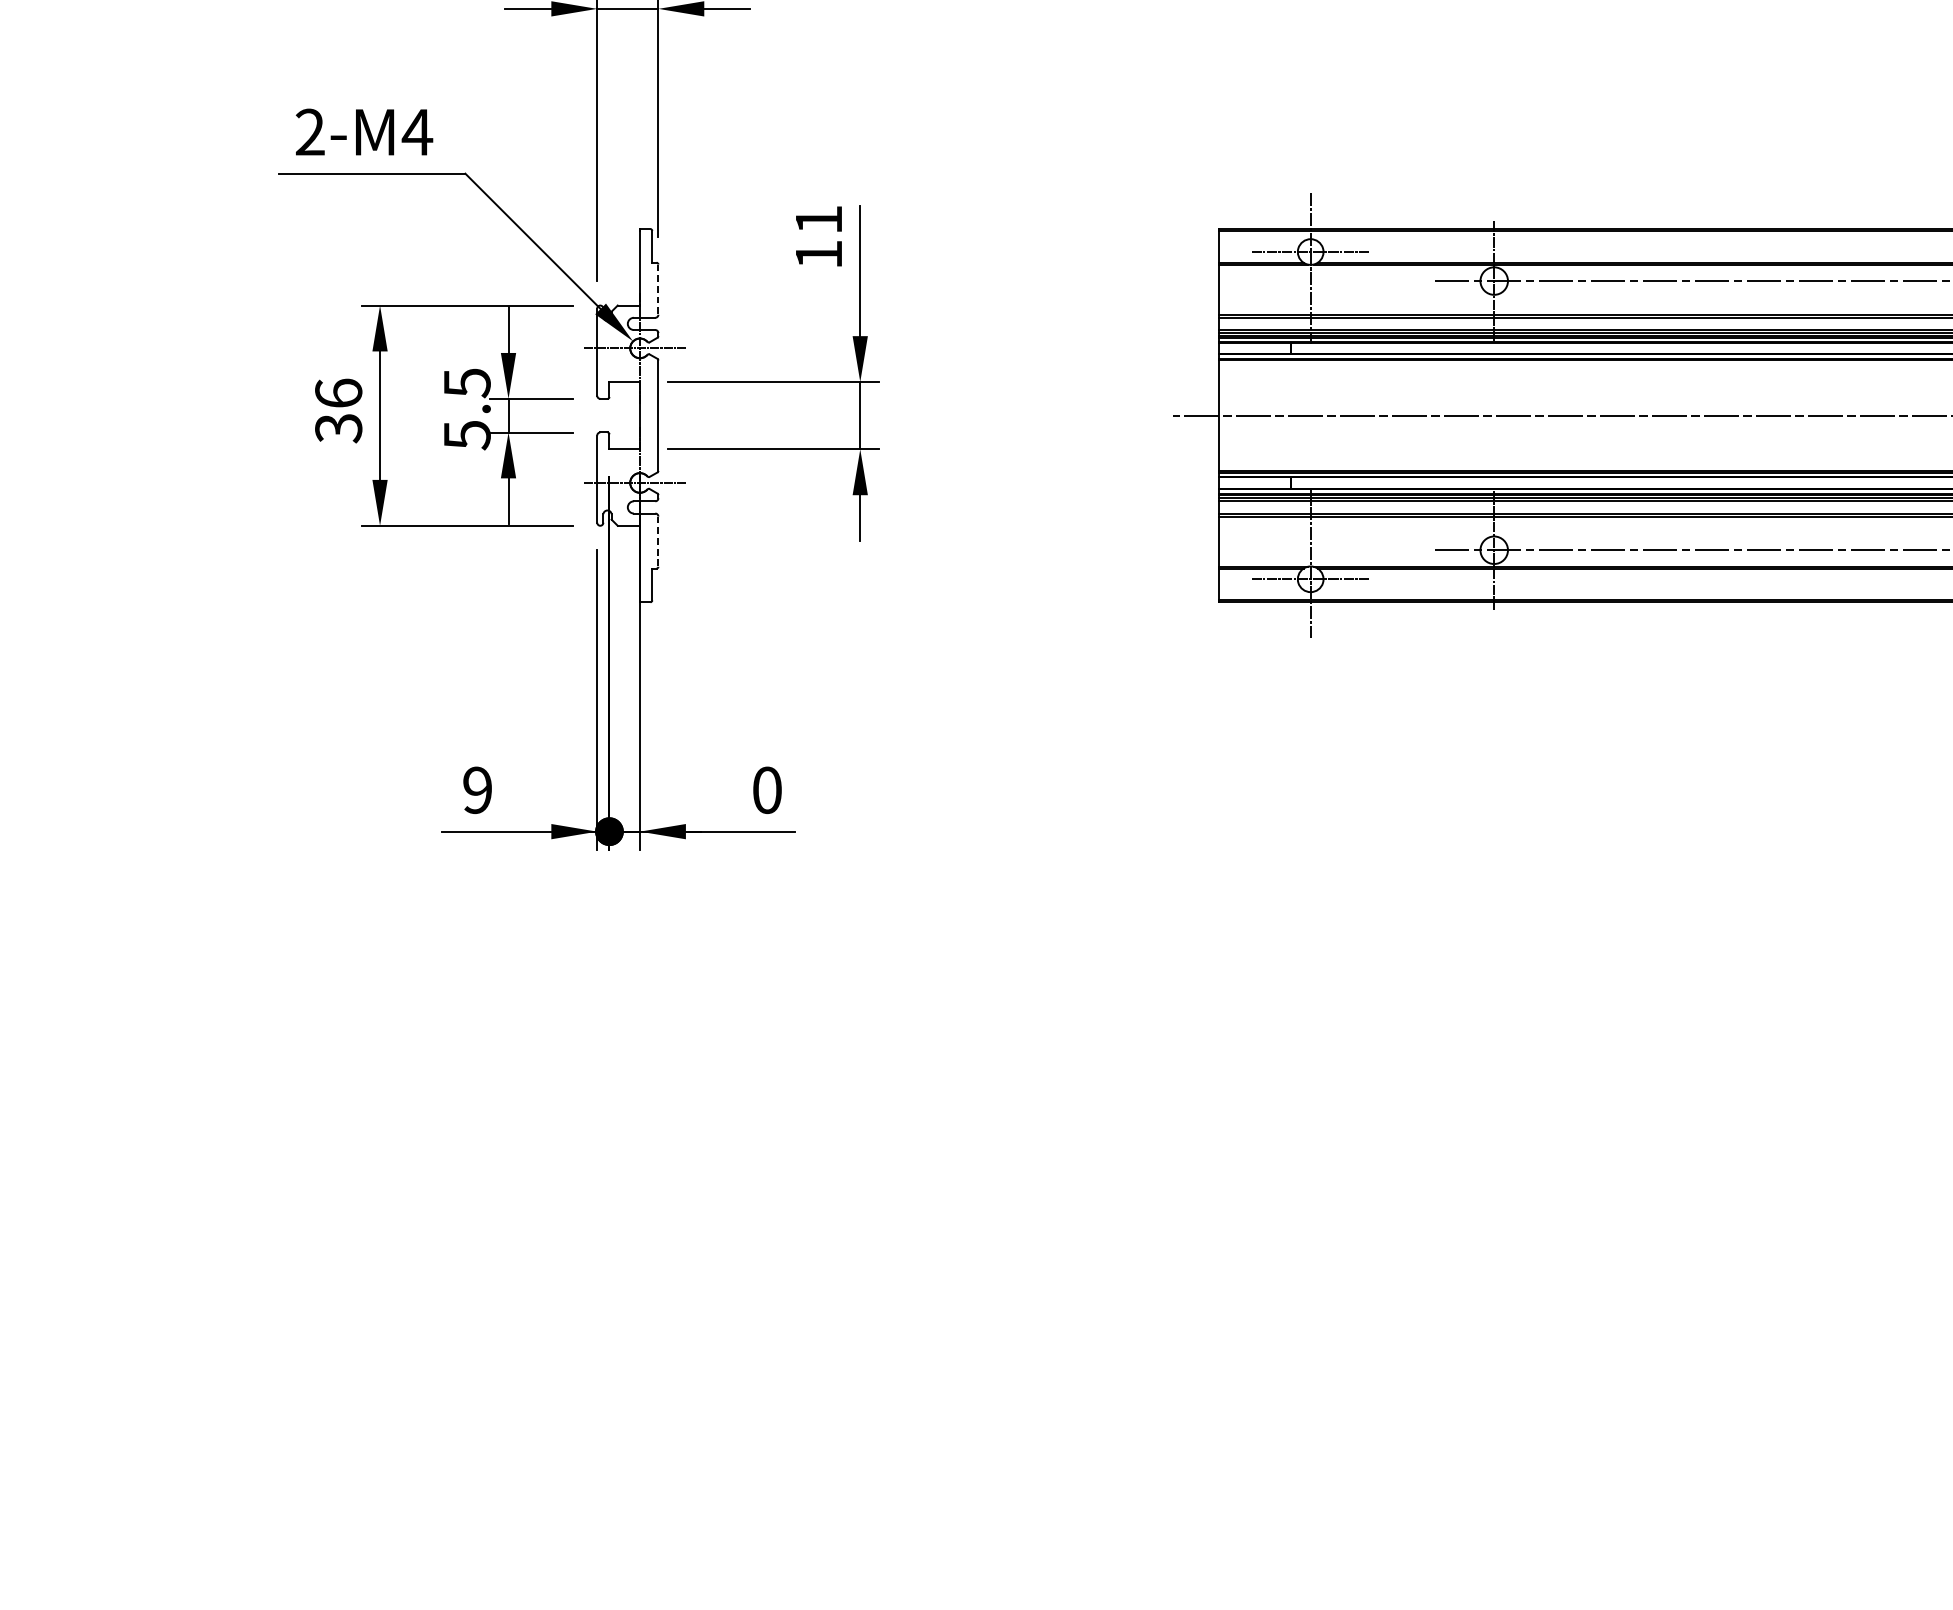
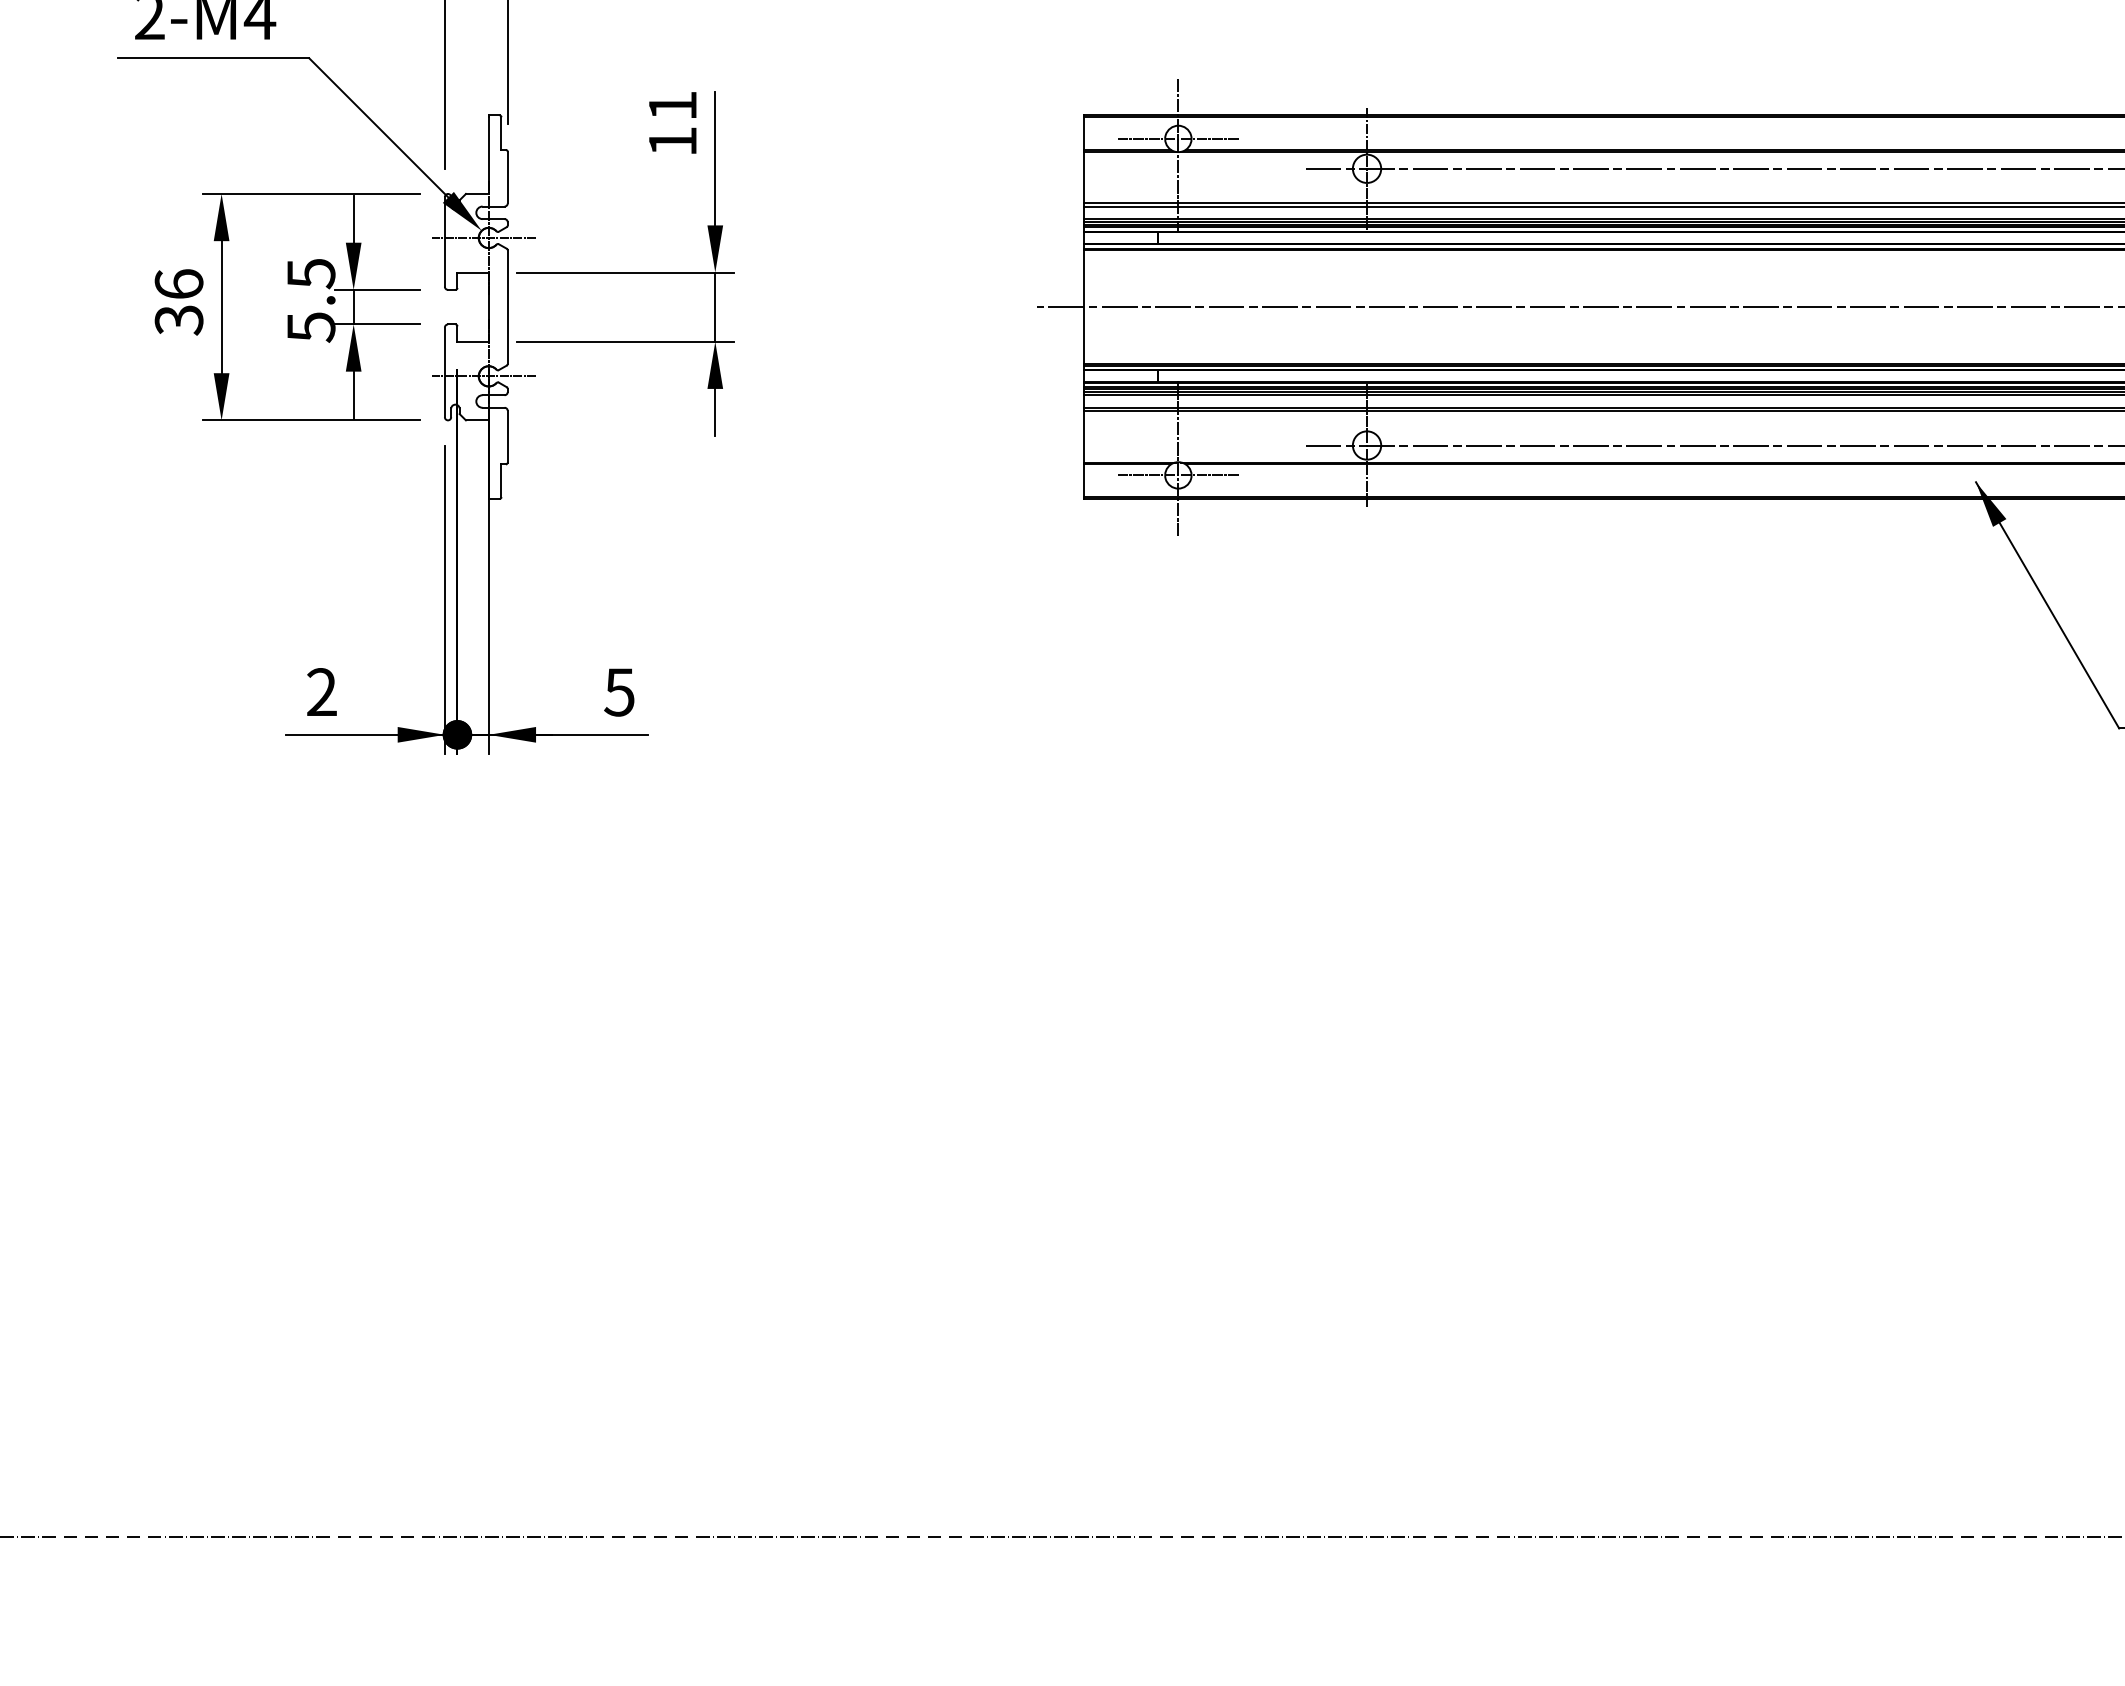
line: (658, 289) -> (507, 177), dashed -> solid
line: (658, 541) -> (507, 436), dashed -> solid
text: (477, 790) -> (321, 692), 9 -> 2
text: (767, 790) -> (619, 692), 0 -> 5

